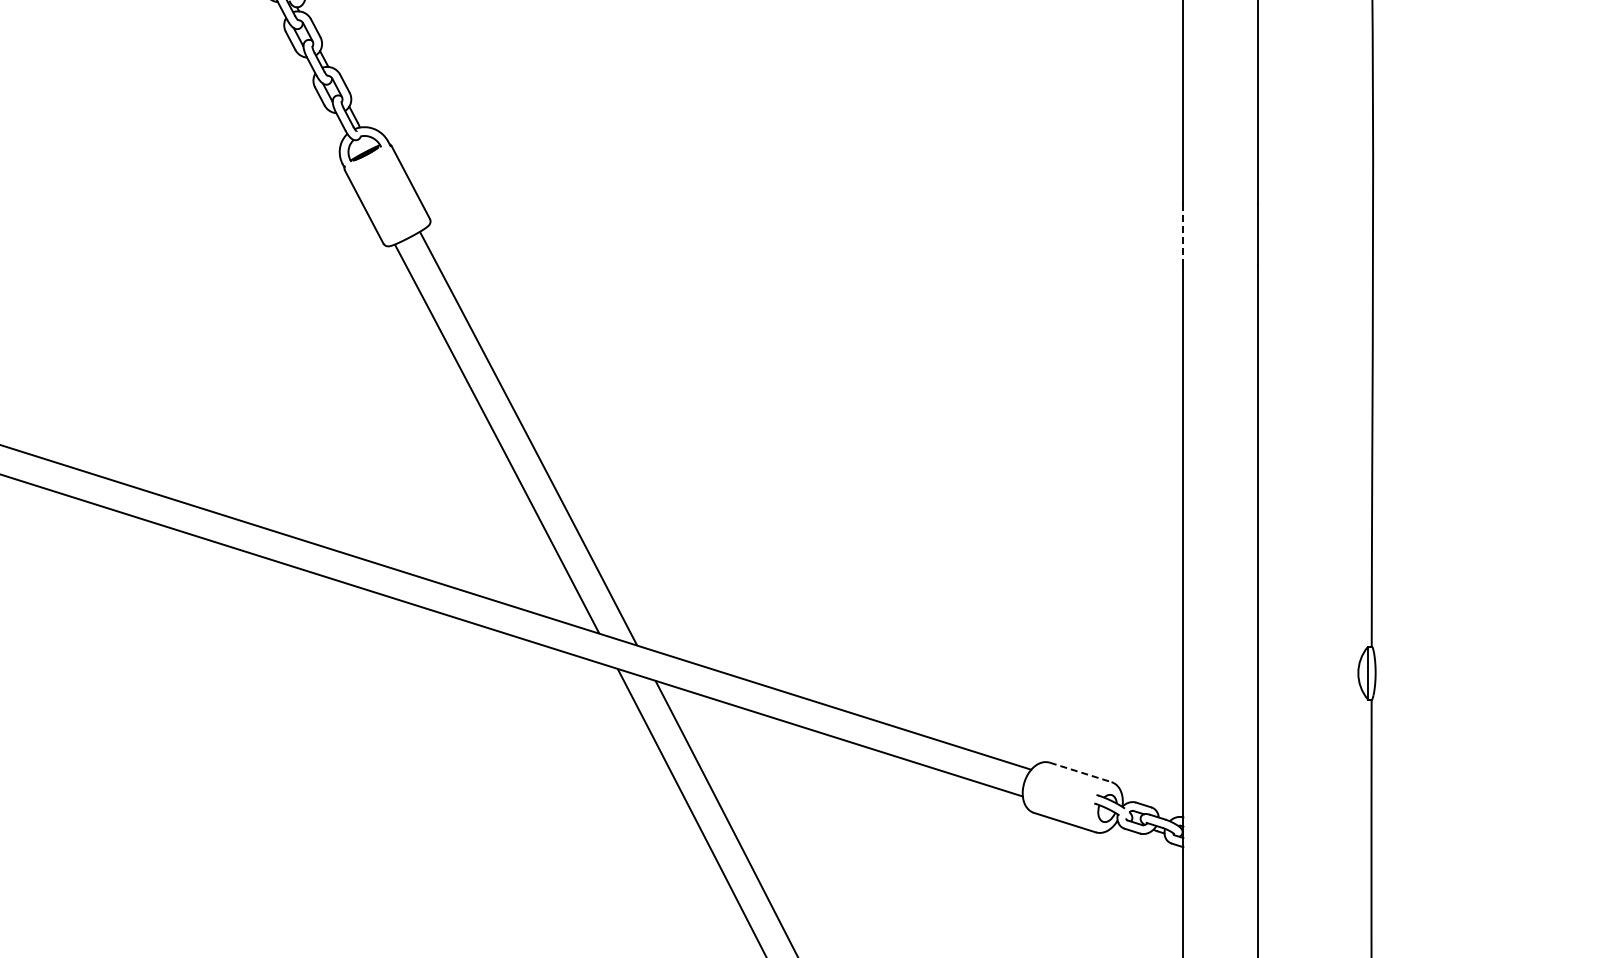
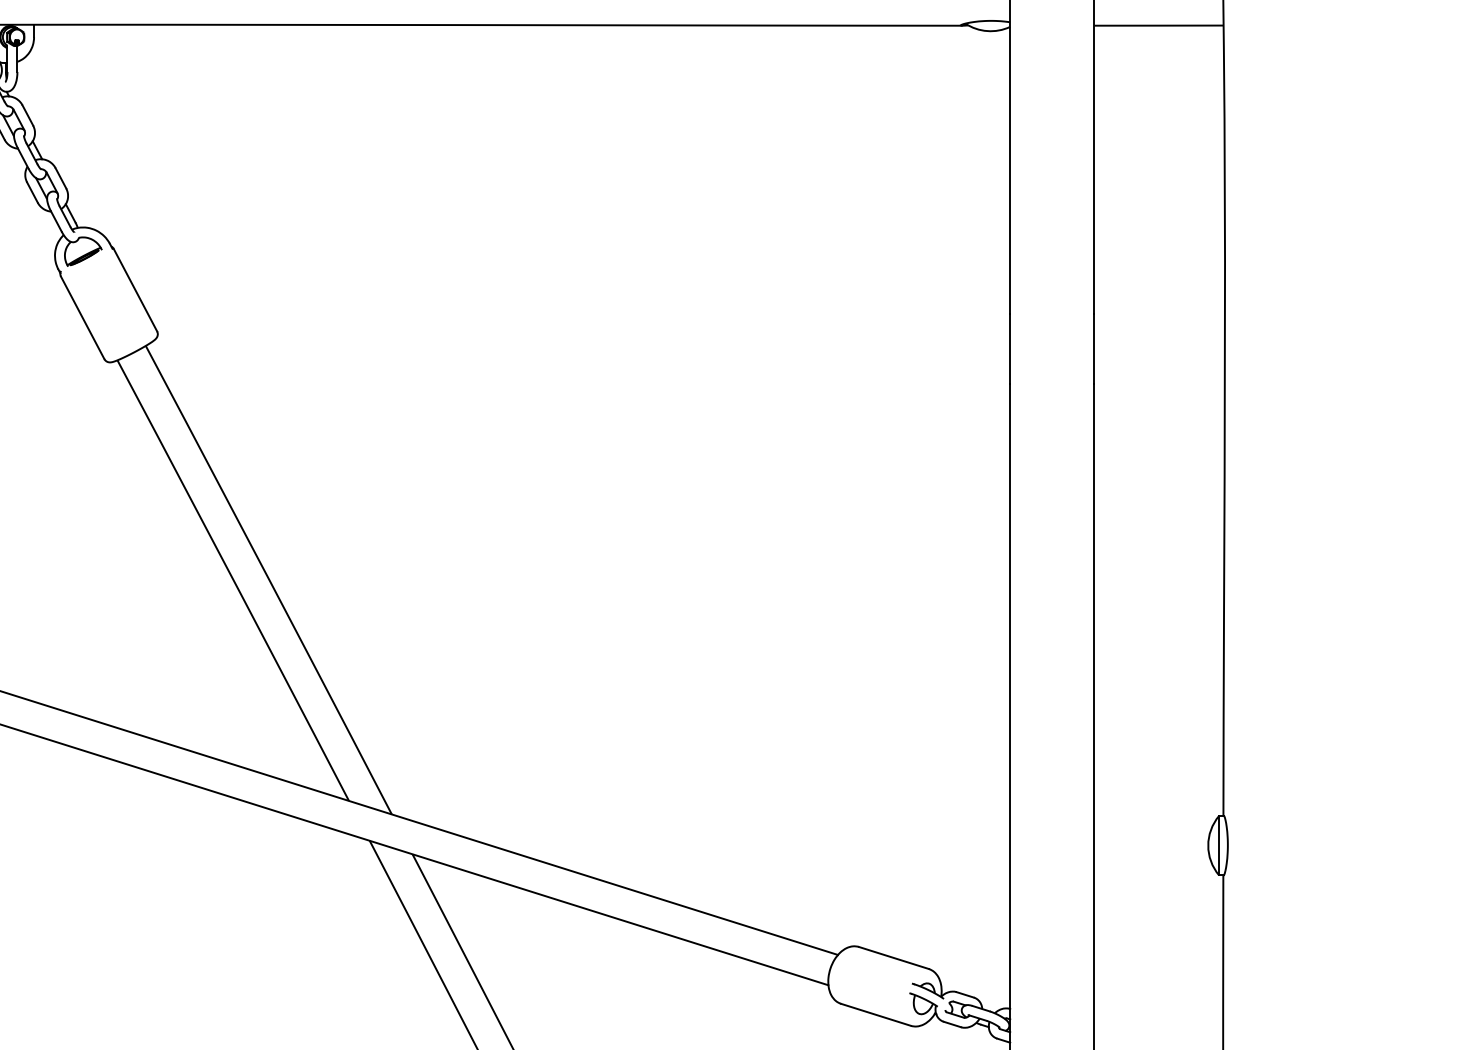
line: (1183, 234) -> (1010, 348), dashed -> solid
line: (1081, 772) -> (894, 958), dashed -> solid

